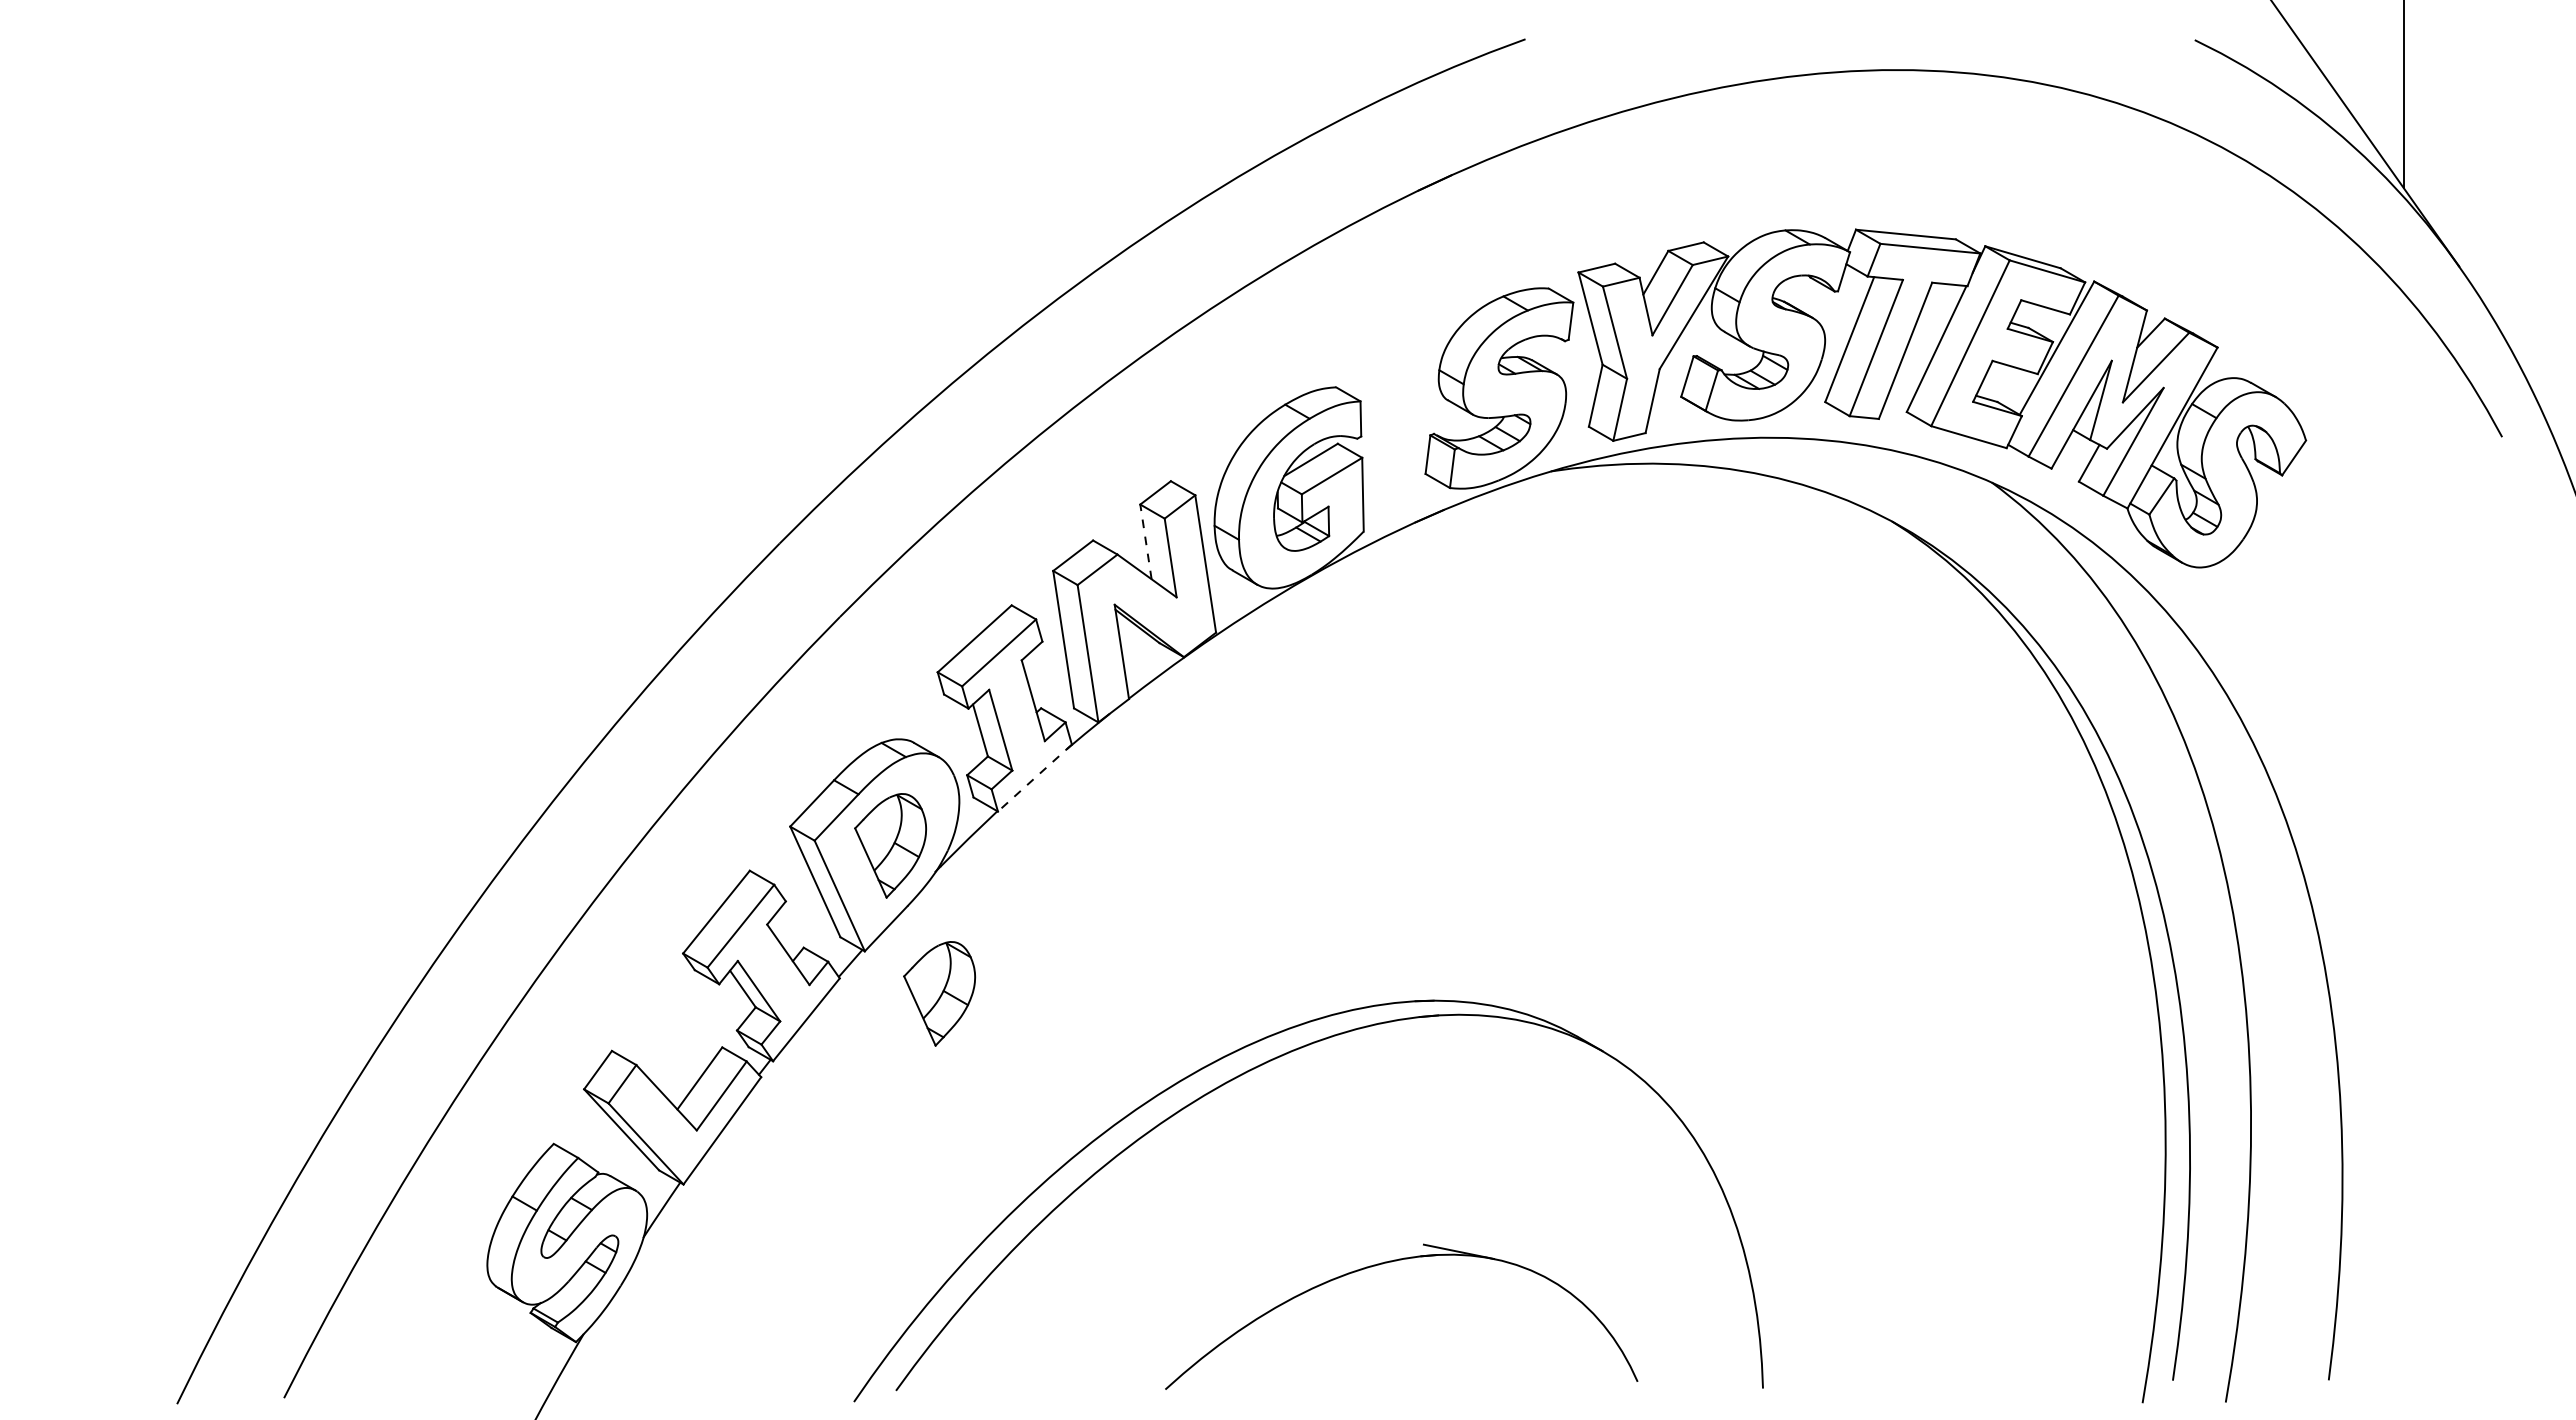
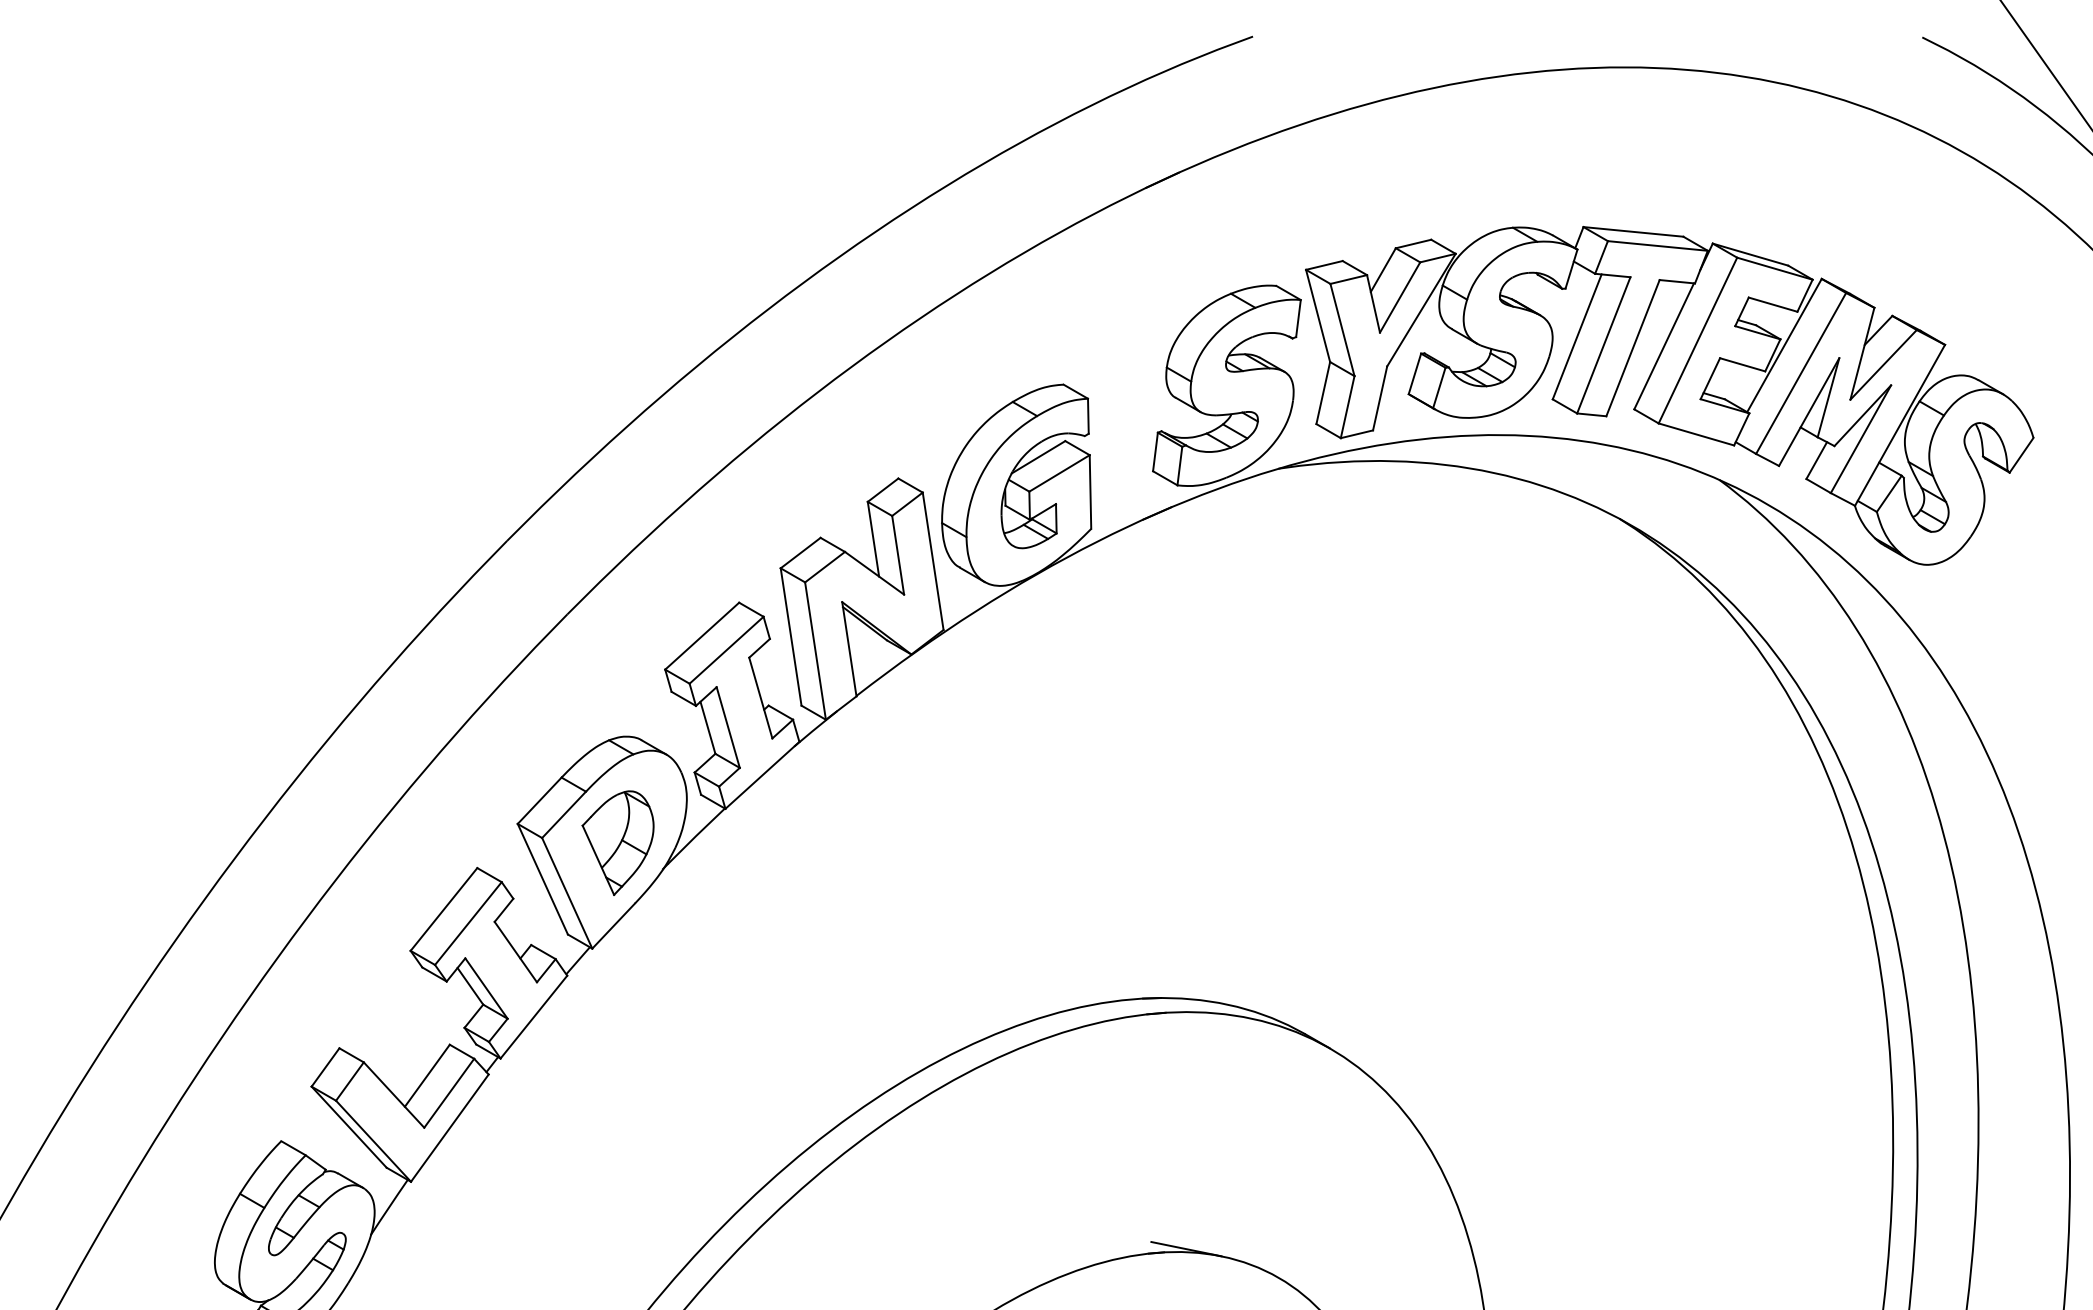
line: (1145, 541) -> (872, 538), dashed -> solid
line: (1034, 778) -> (761, 775), dashed -> solid
part: (939, 993) -> (666, 990), removed

